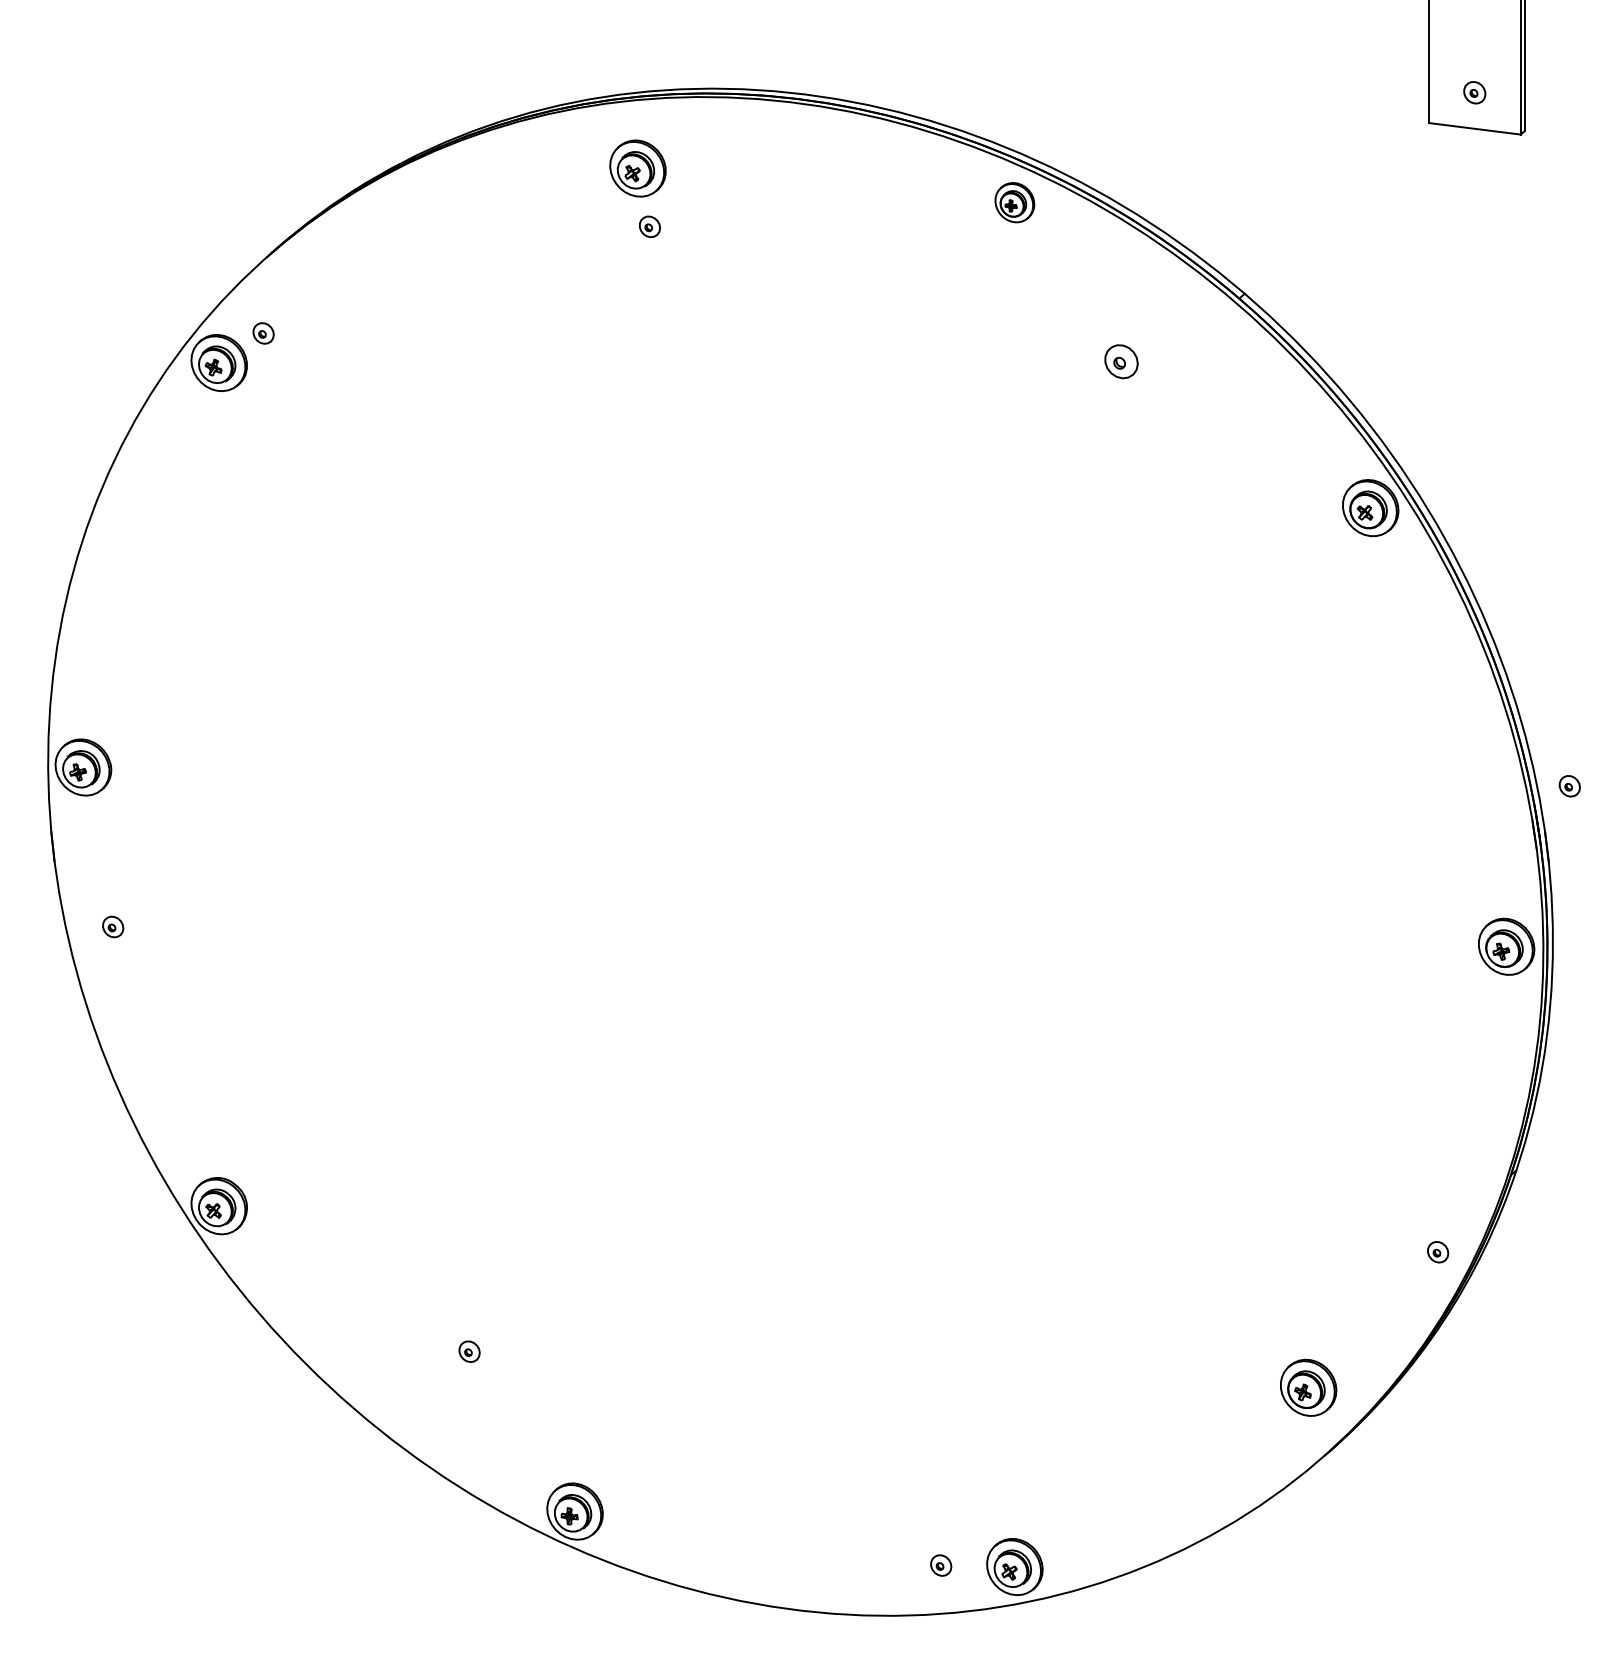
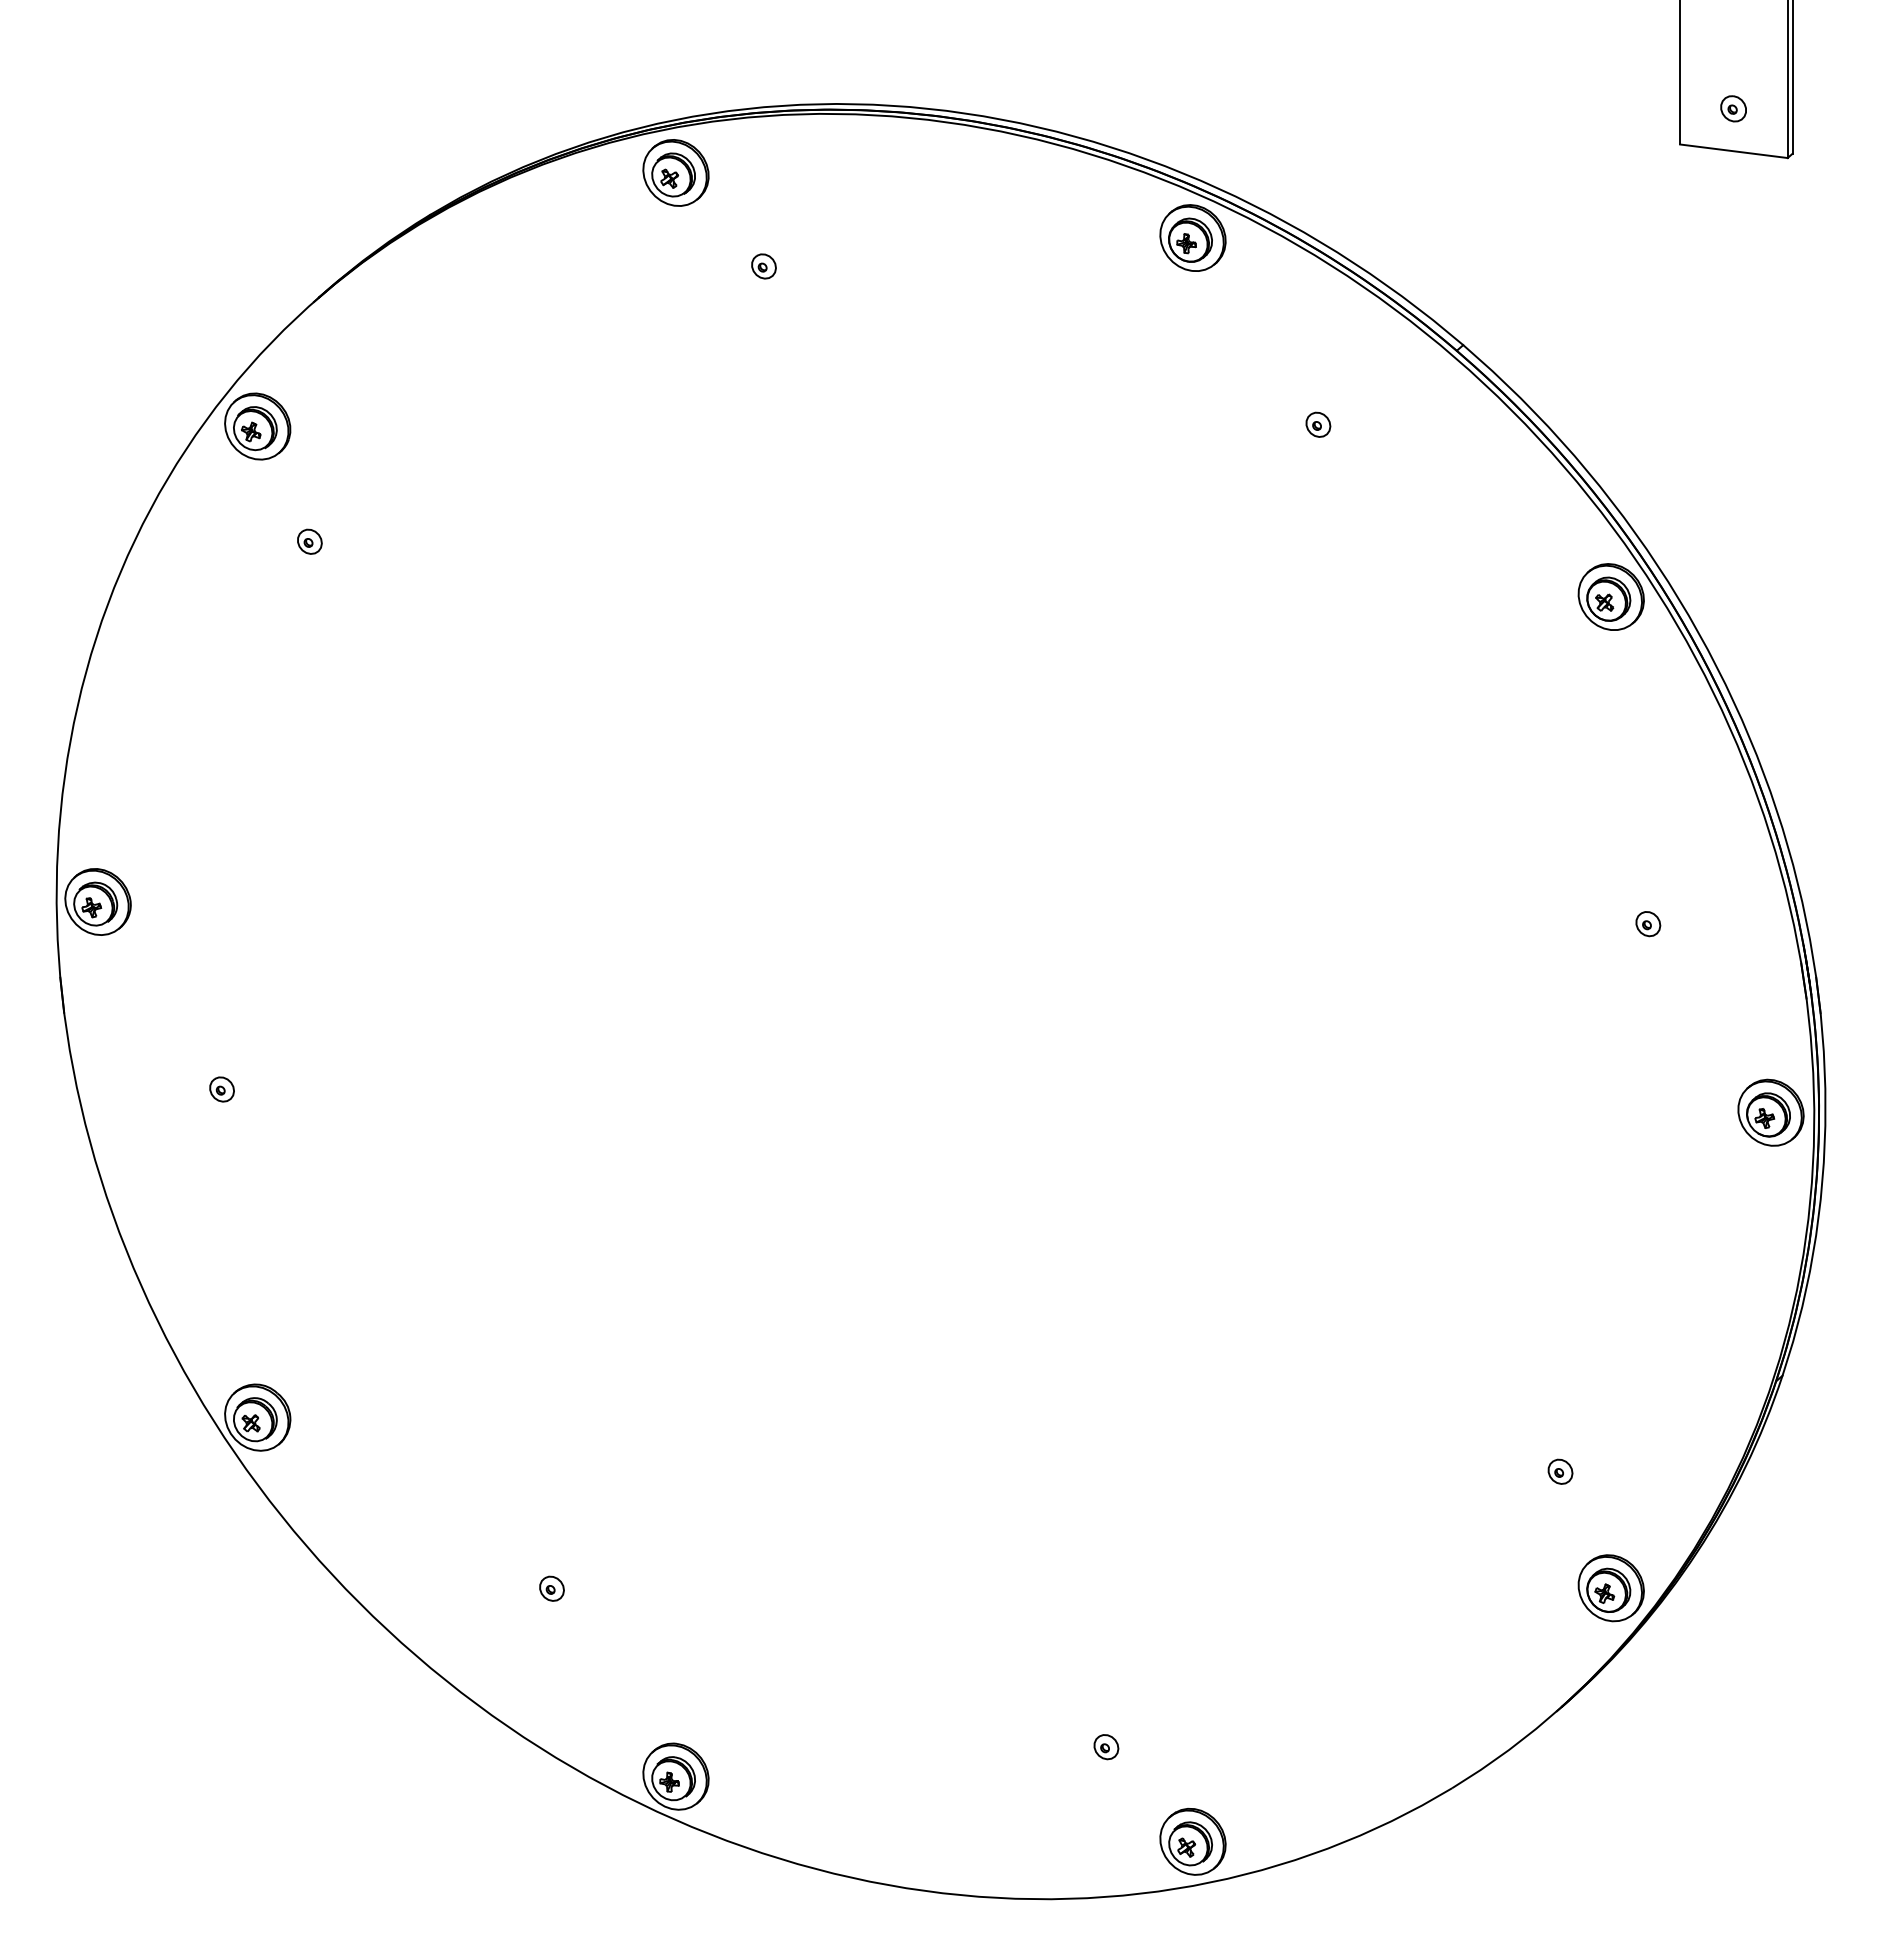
part: (637, 168) -> (675, 172), moved
part: (1014, 202) -> (1192, 237), size x1.43
part: (263, 333) -> (309, 541), moved
part: (1121, 361) -> (1318, 424), size x0.62
part: (1569, 786) -> (1648, 924), moved
part: (112, 927) -> (221, 1089), moved
part: (1438, 1251) -> (1560, 1471), moved
part: (1307, 1388) -> (1610, 1588), moved
part: (941, 1565) -> (1106, 1747), moved

